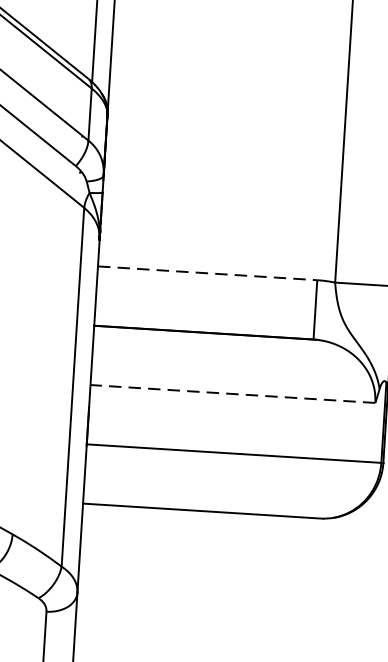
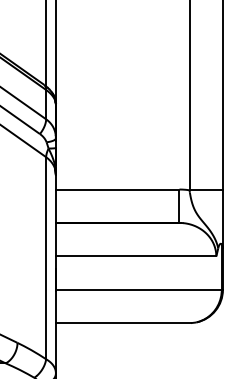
line: (207, 273) -> (117, 189), dashed -> solid
line: (231, 394) -> (135, 256), dashed -> solid

